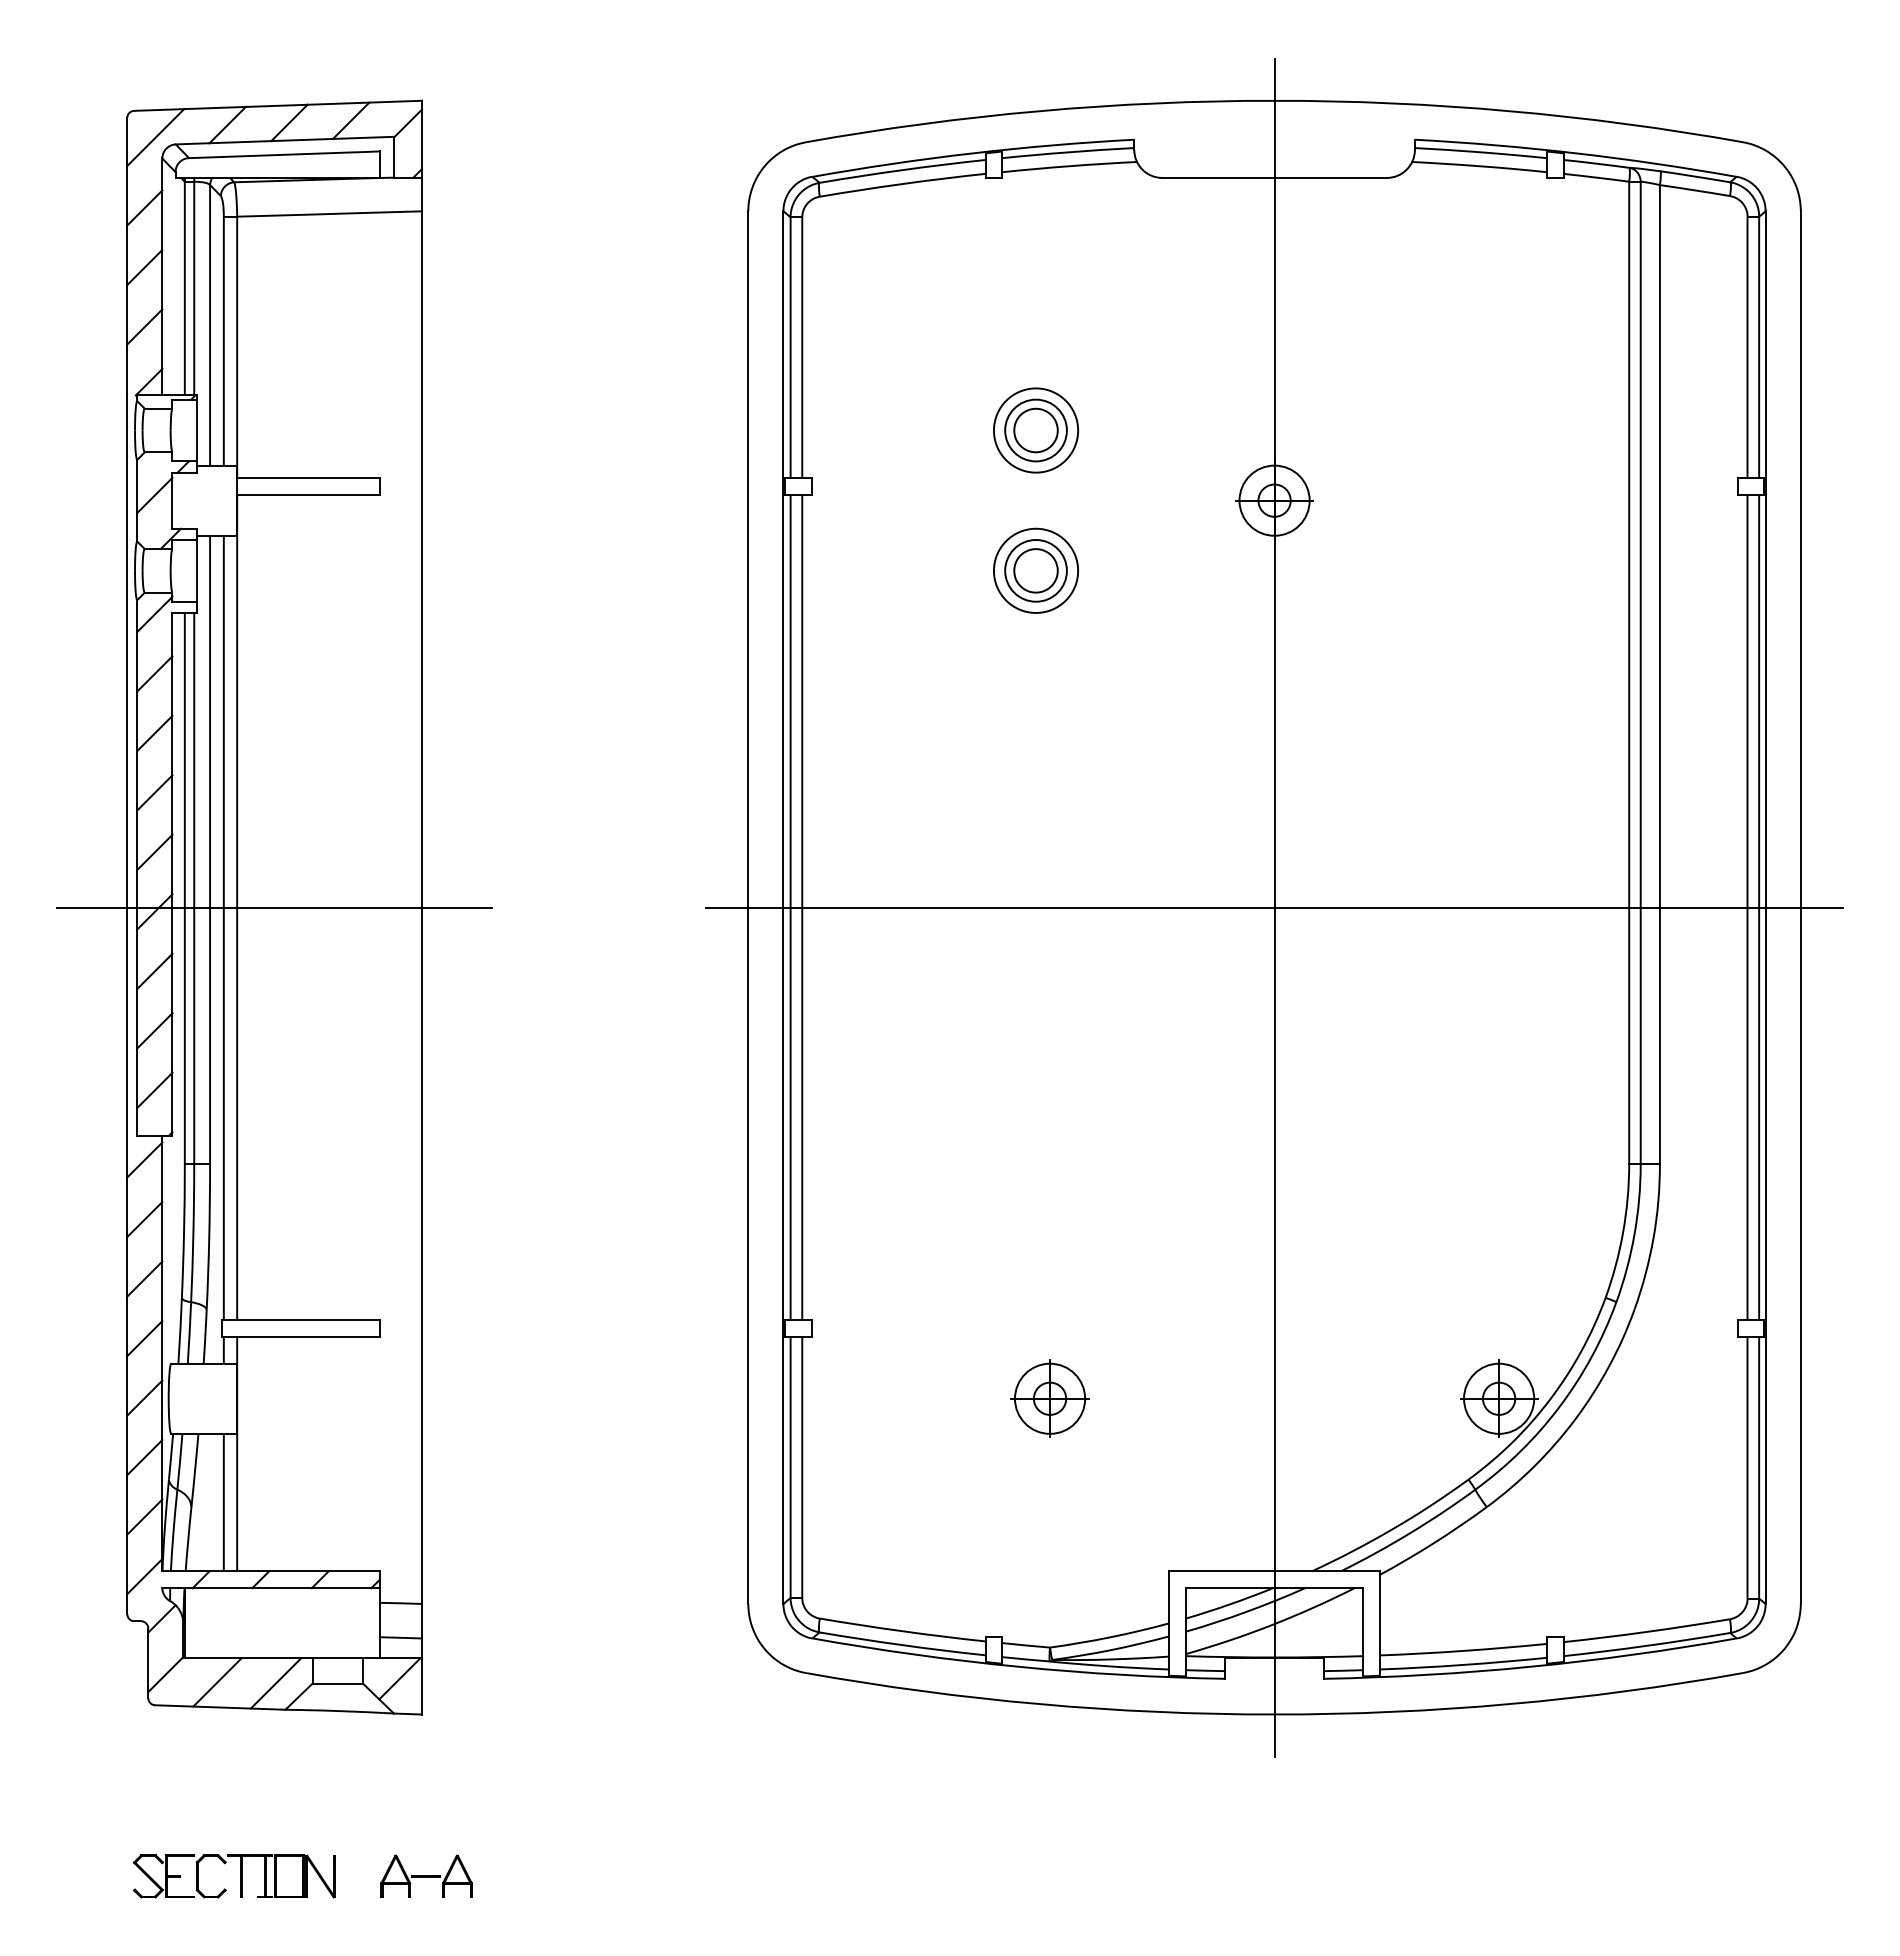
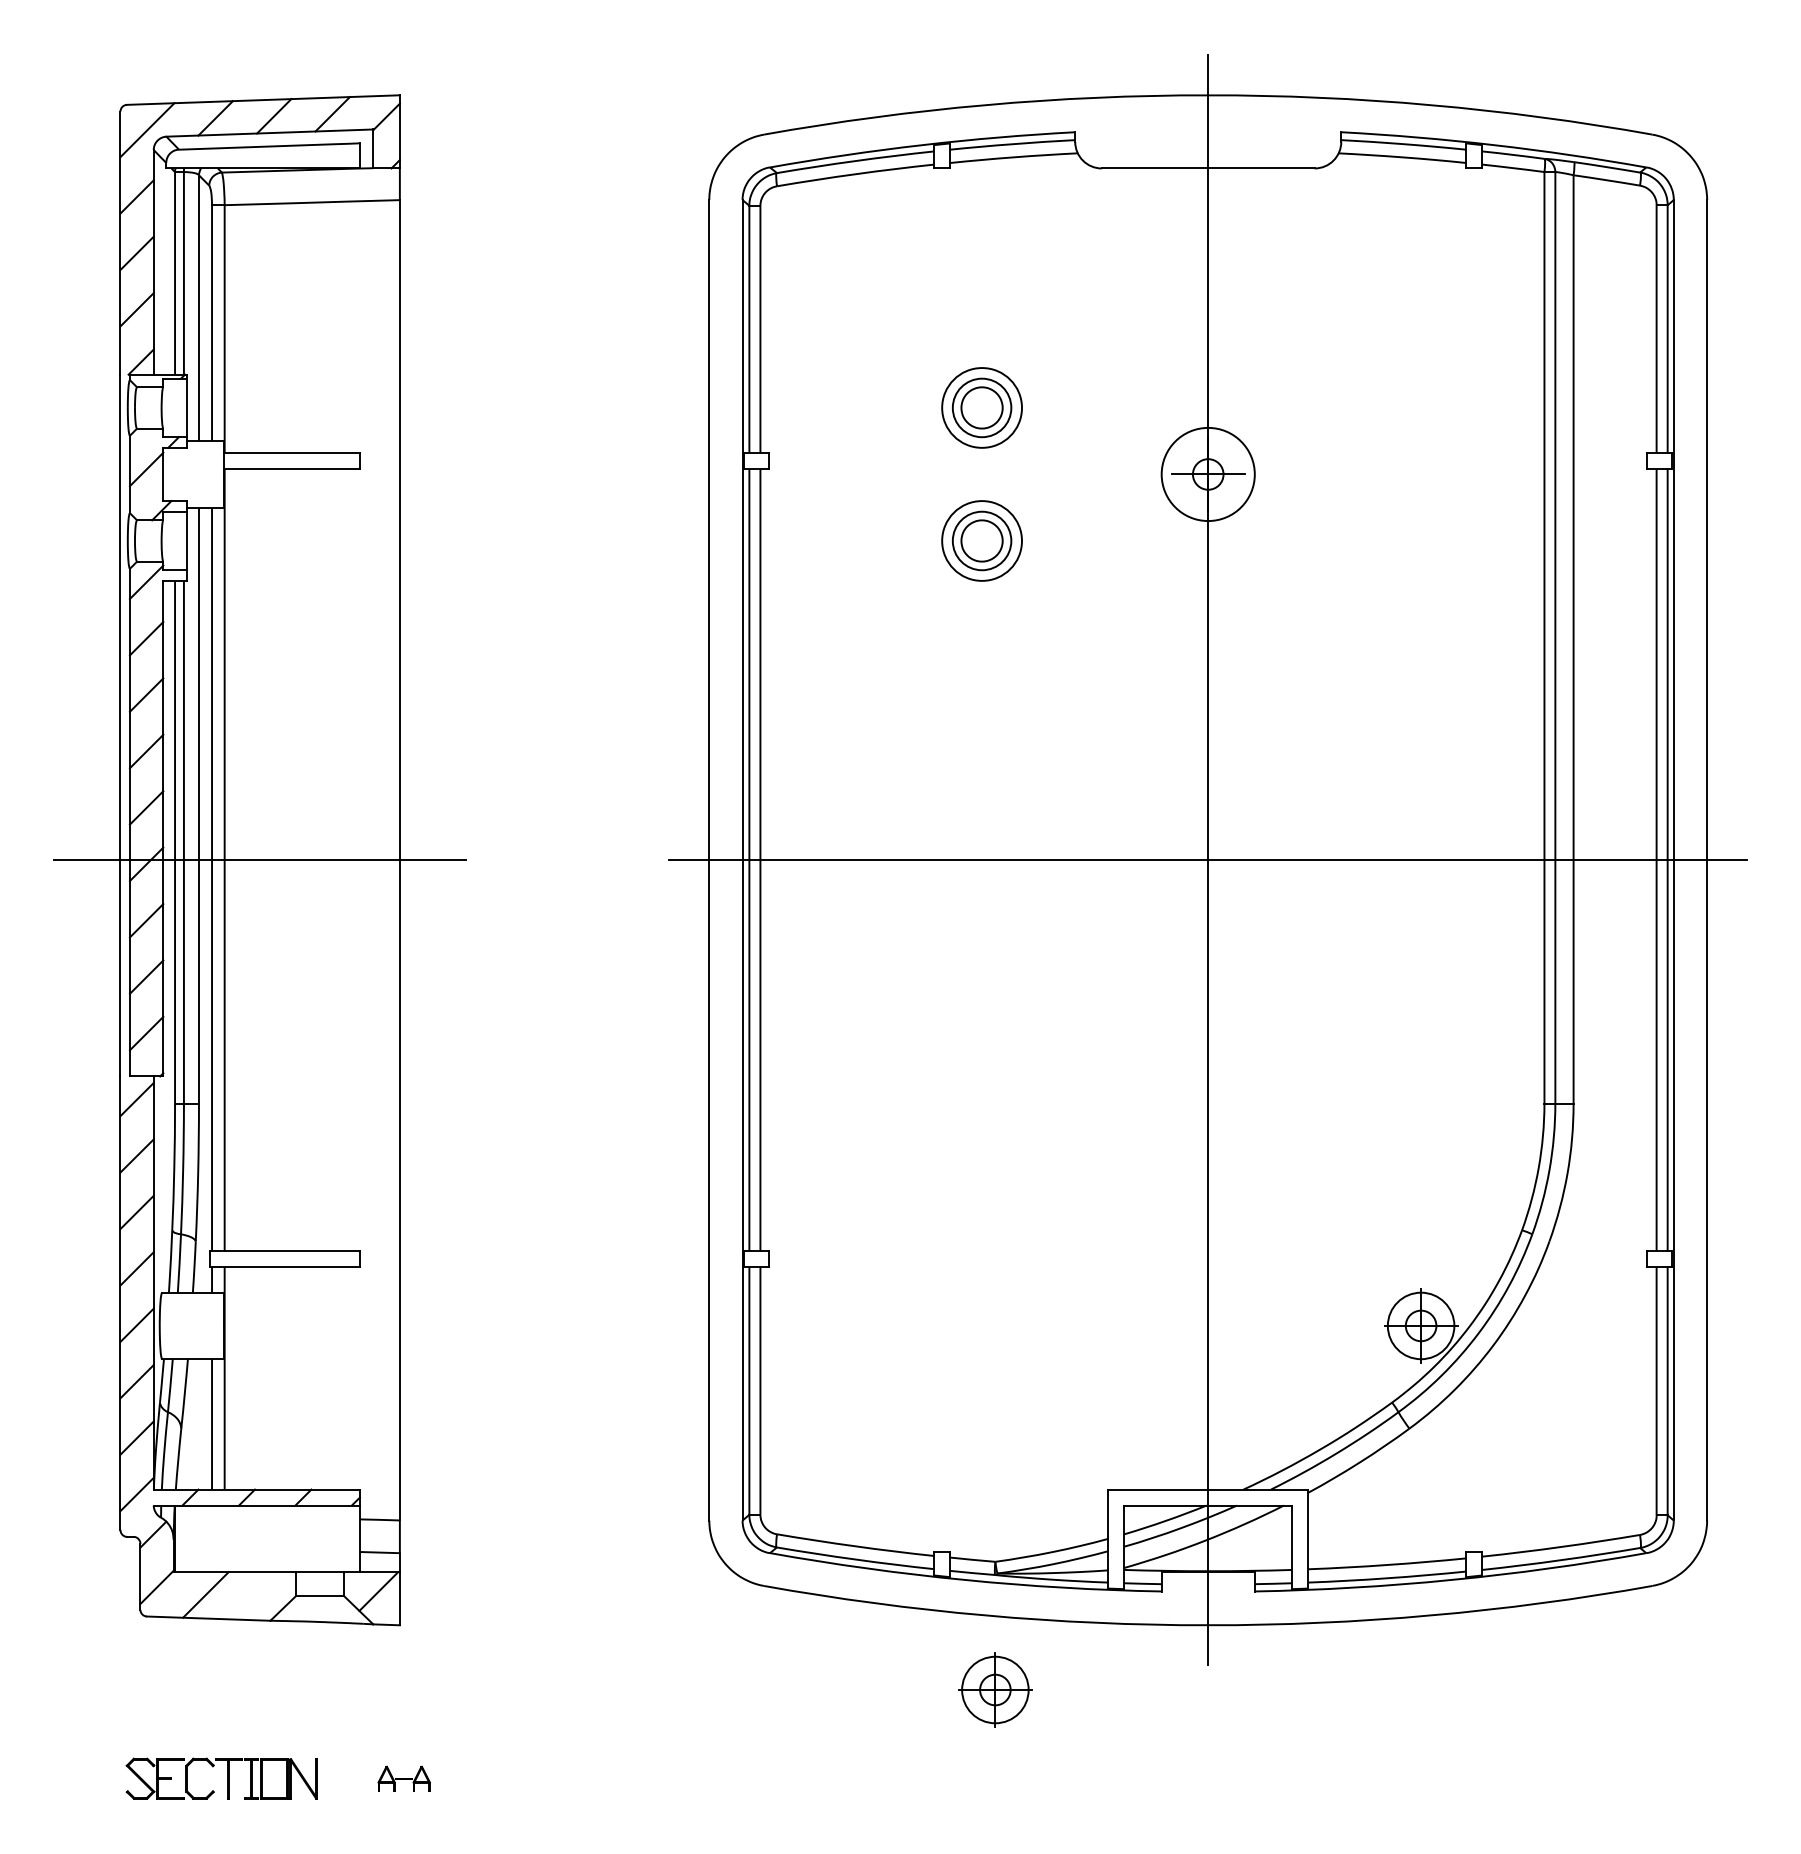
circle: (1274, 500) -> (1208, 474), size x1.4
part: (1049, 1398) -> (994, 1689), moved
line: (275, 1683) -> (261, 1595), removed
part: (426, 1875) -> (404, 1777), size x0.6

